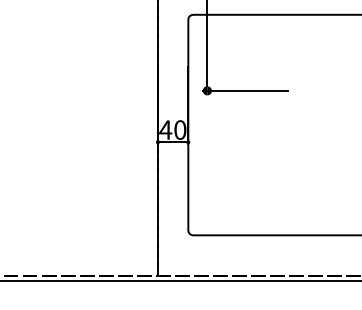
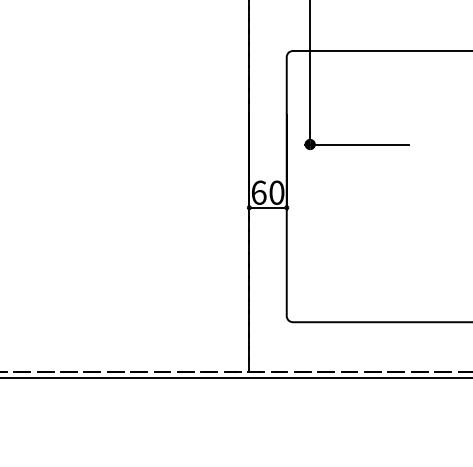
text: (165, 129) -> (258, 192), 40 -> 60

